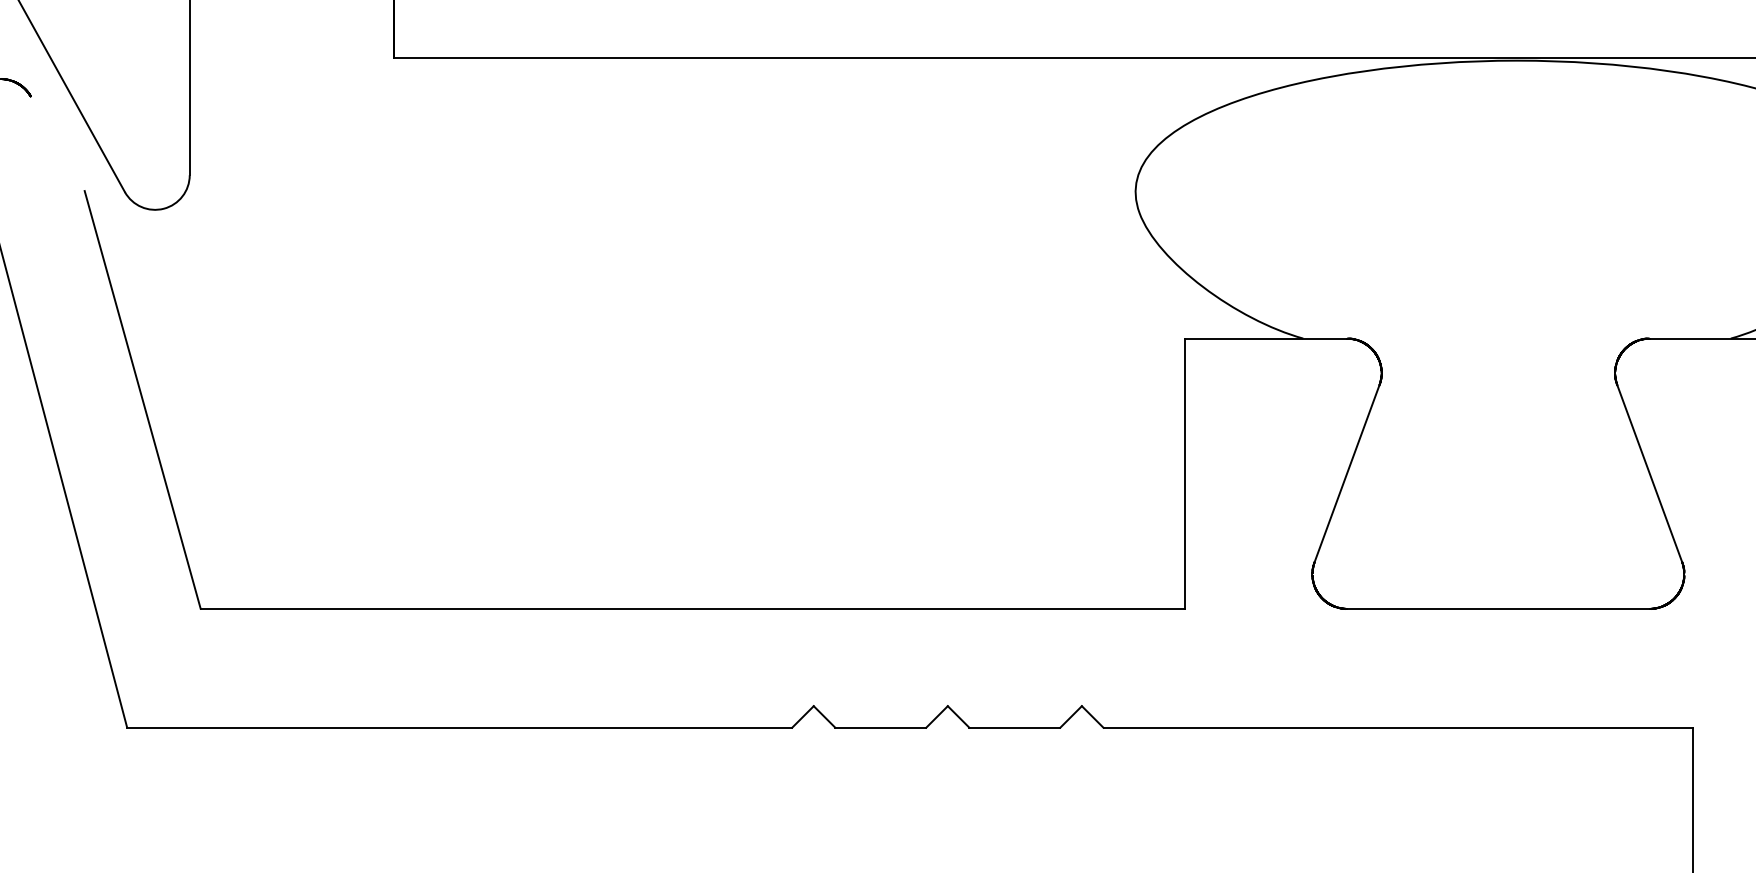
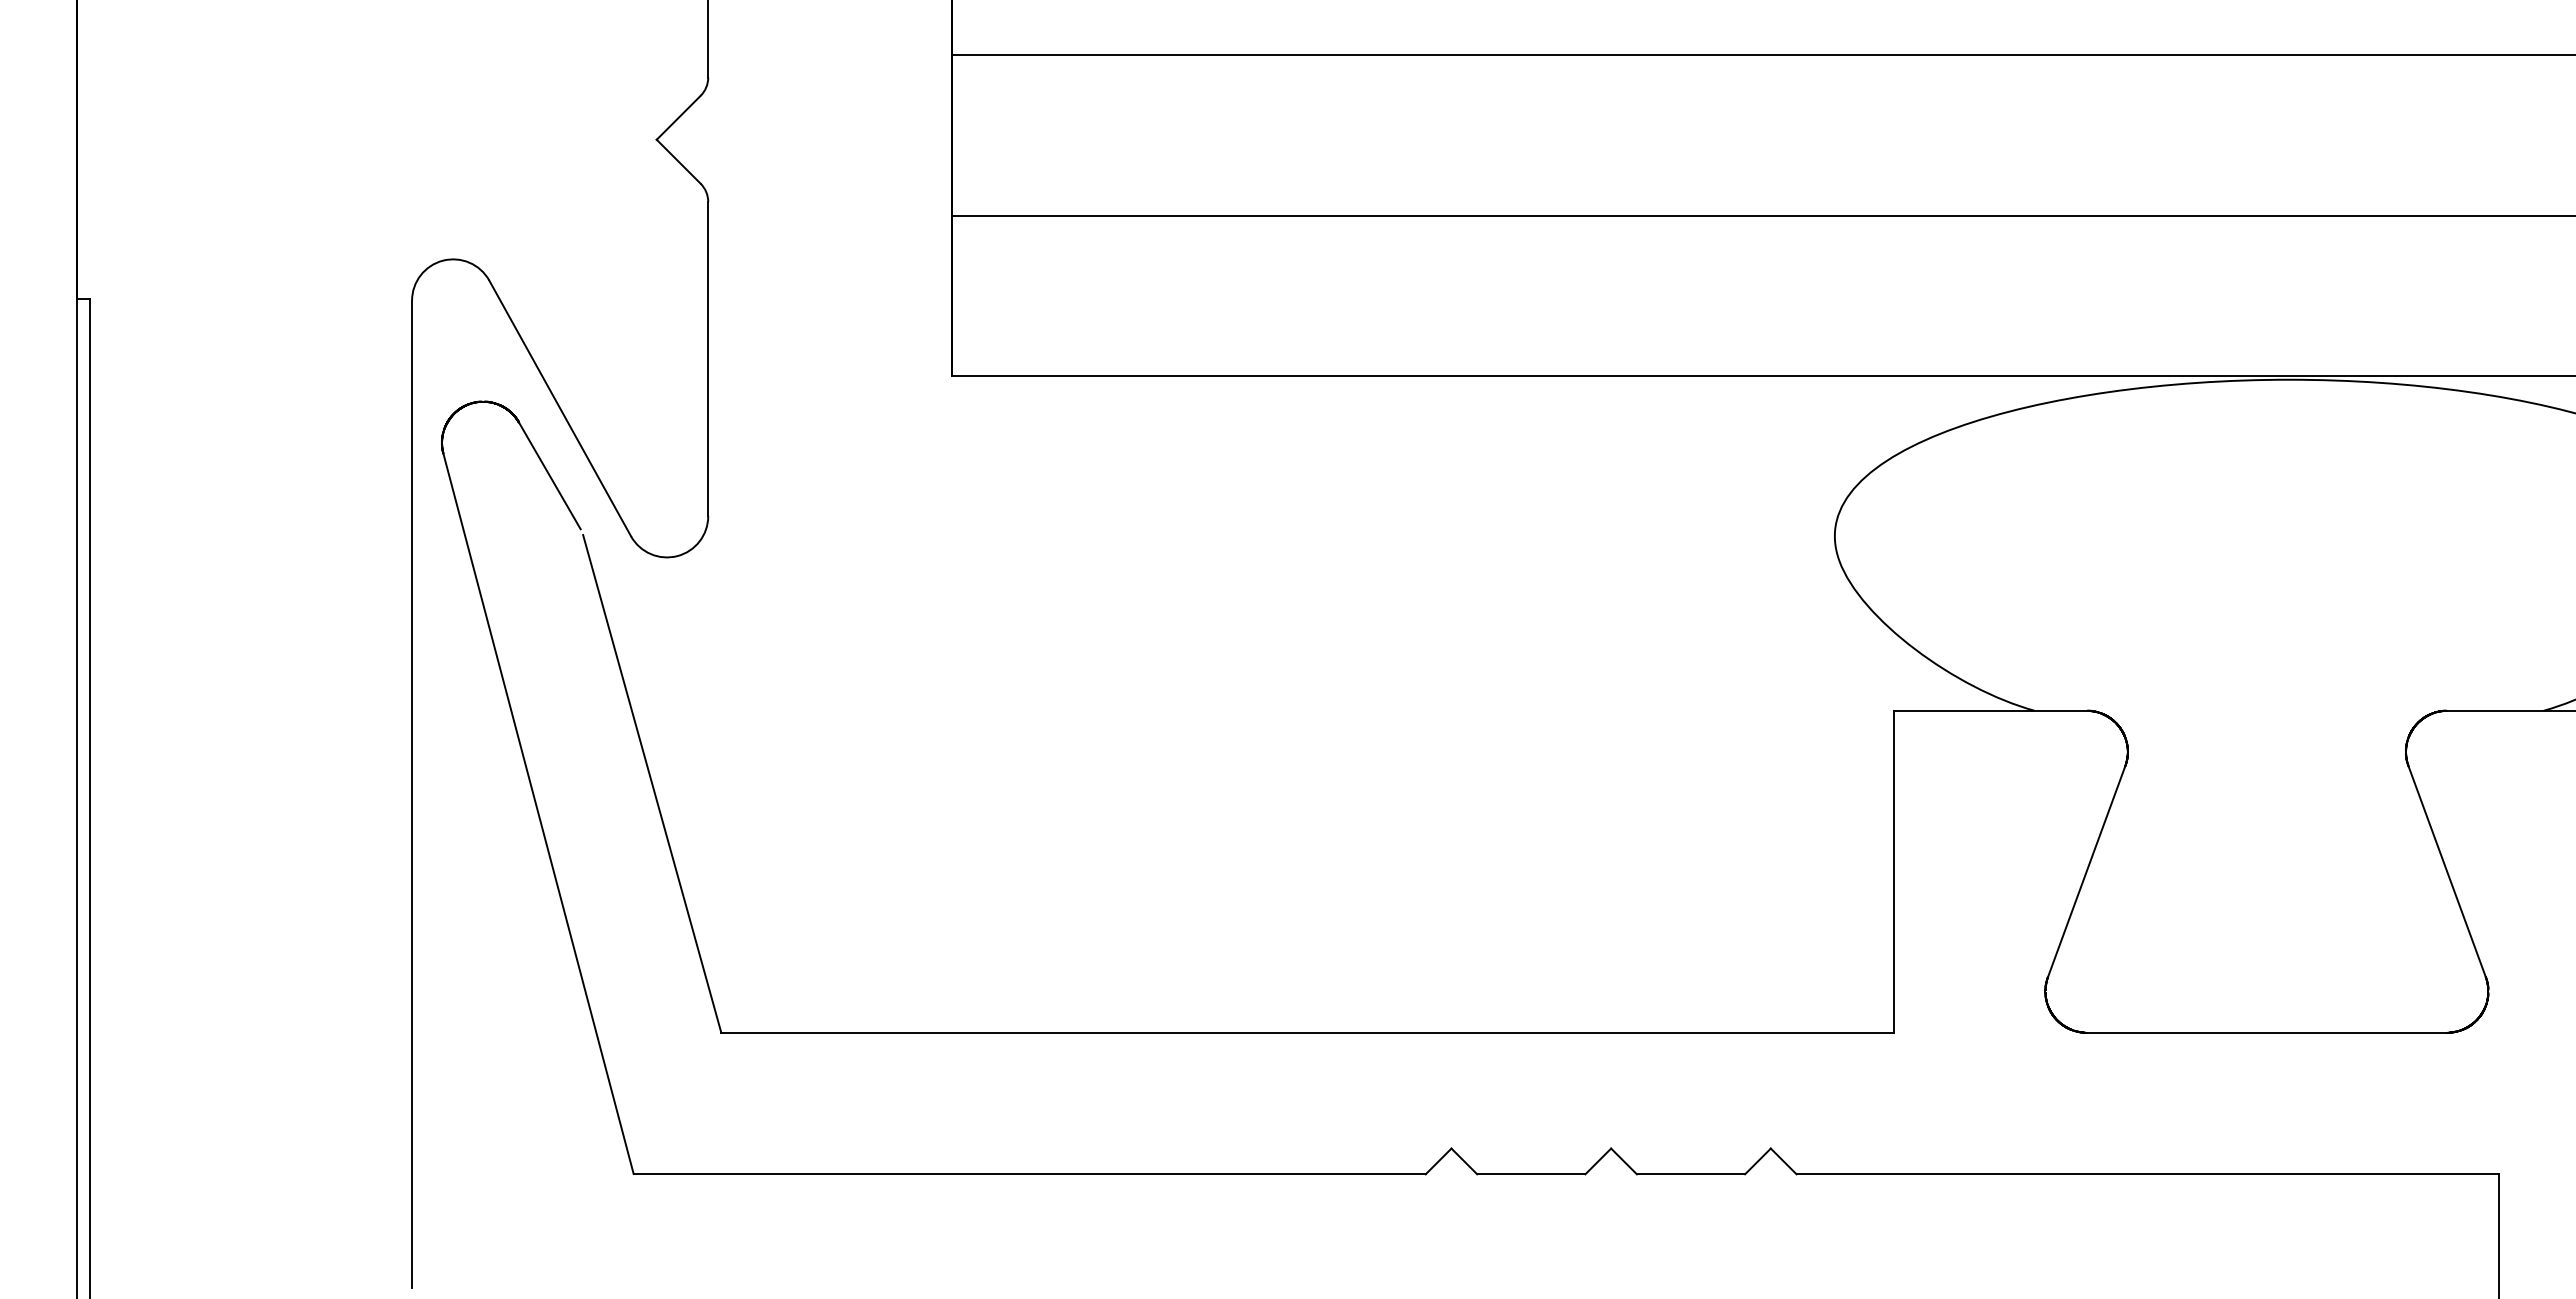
line: (56, 141) -> (549, 475), added

